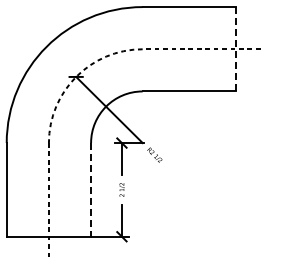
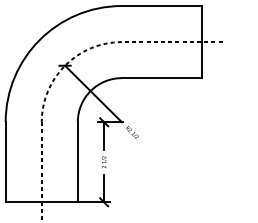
line: (236, 49) -> (202, 42), dashed -> solid
line: (91, 189) -> (78, 161), dashed -> solid

